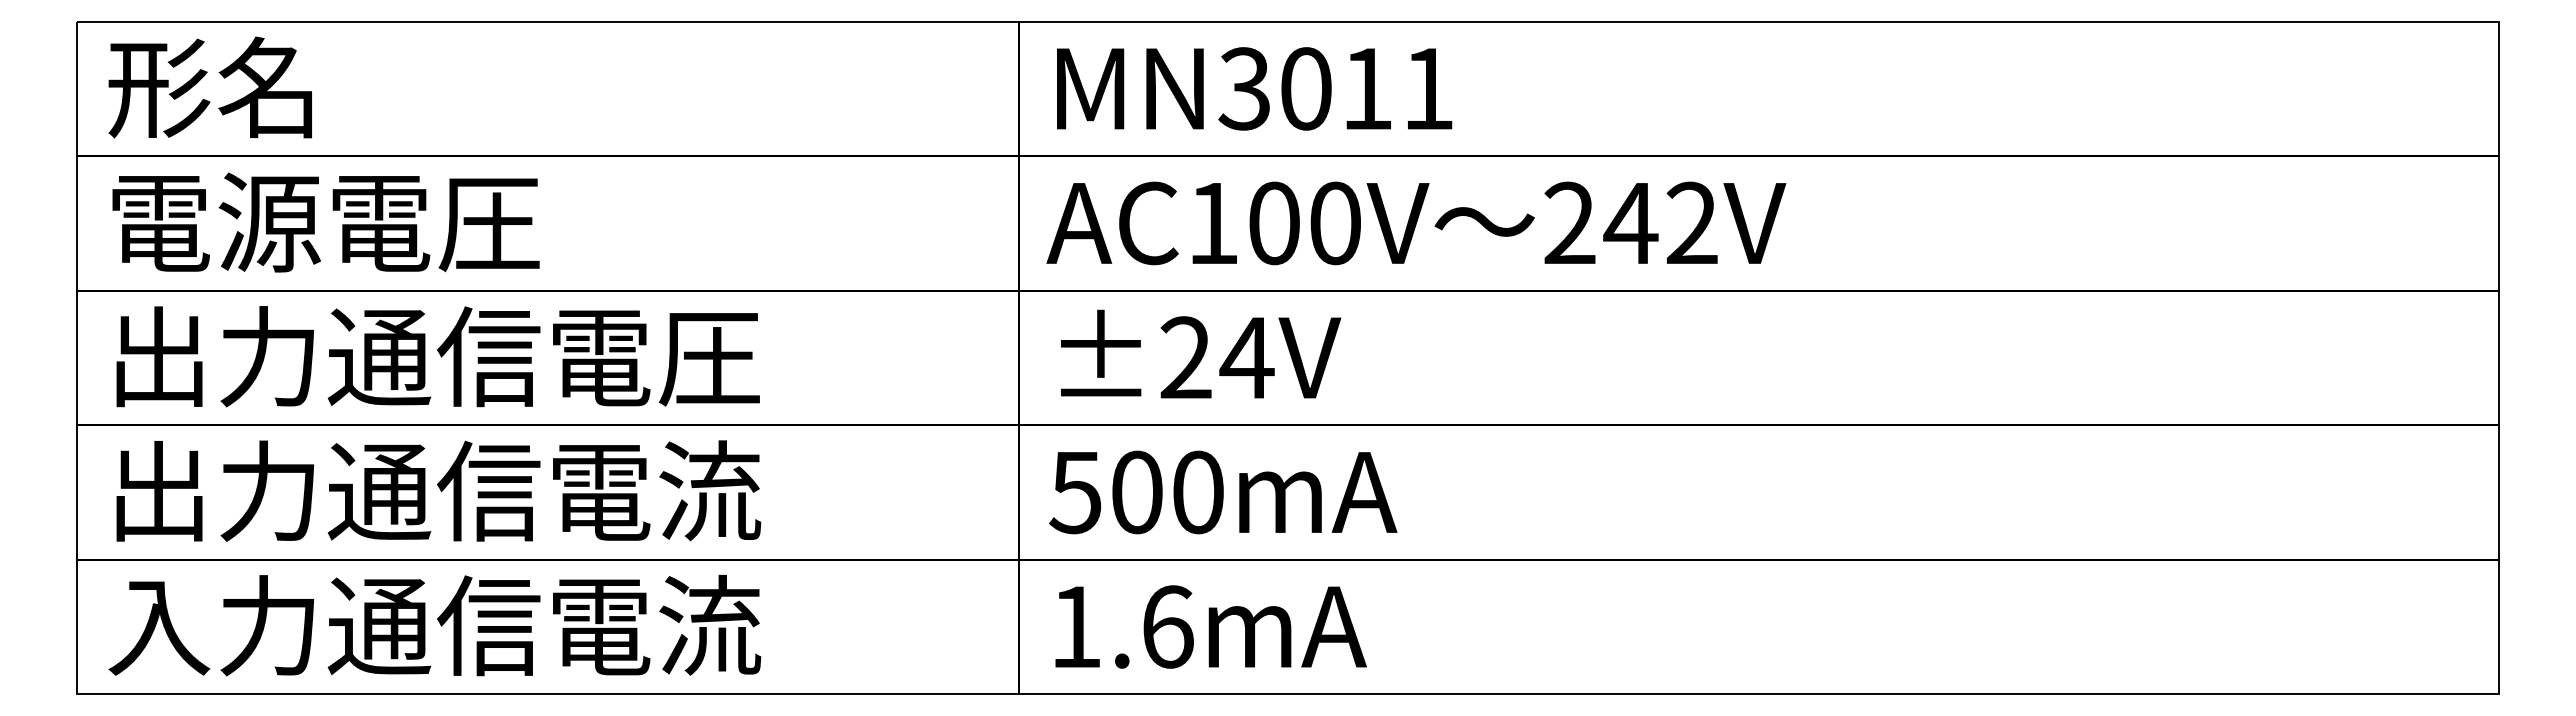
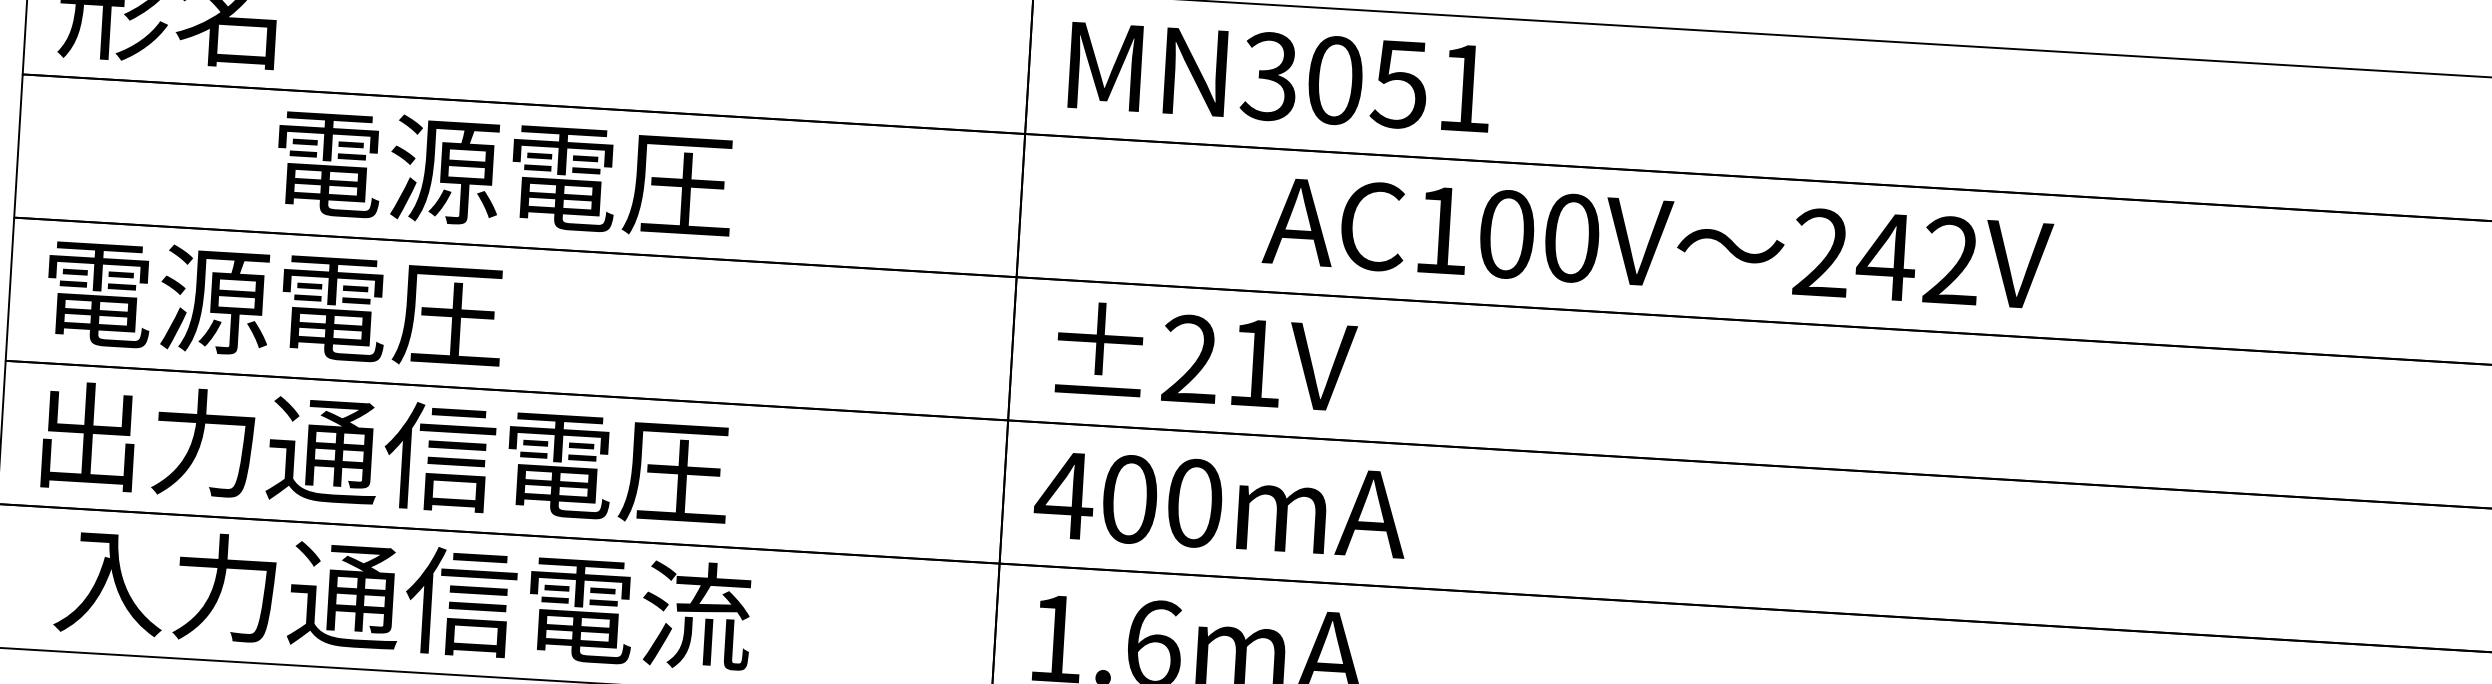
text: (1366, 89) -> (1399, 84), MN3011 -> MN3051
text: (325, 222) -> (504, 173), moved
text: (1416, 223) -> (1658, 243), moved
text: (435, 356) -> (391, 310), 出力通信電圧 -> 電源電圧
text: (1246, 357) -> (1254, 362), ±24V -> ±21V
text: (710, 490) -> (675, 470), 出力通信電流 -> 出力通信電圧
text: (1075, 493) -> (1064, 496), 500mA -> 400mA
text: (434, 625) -> (403, 598), moved

